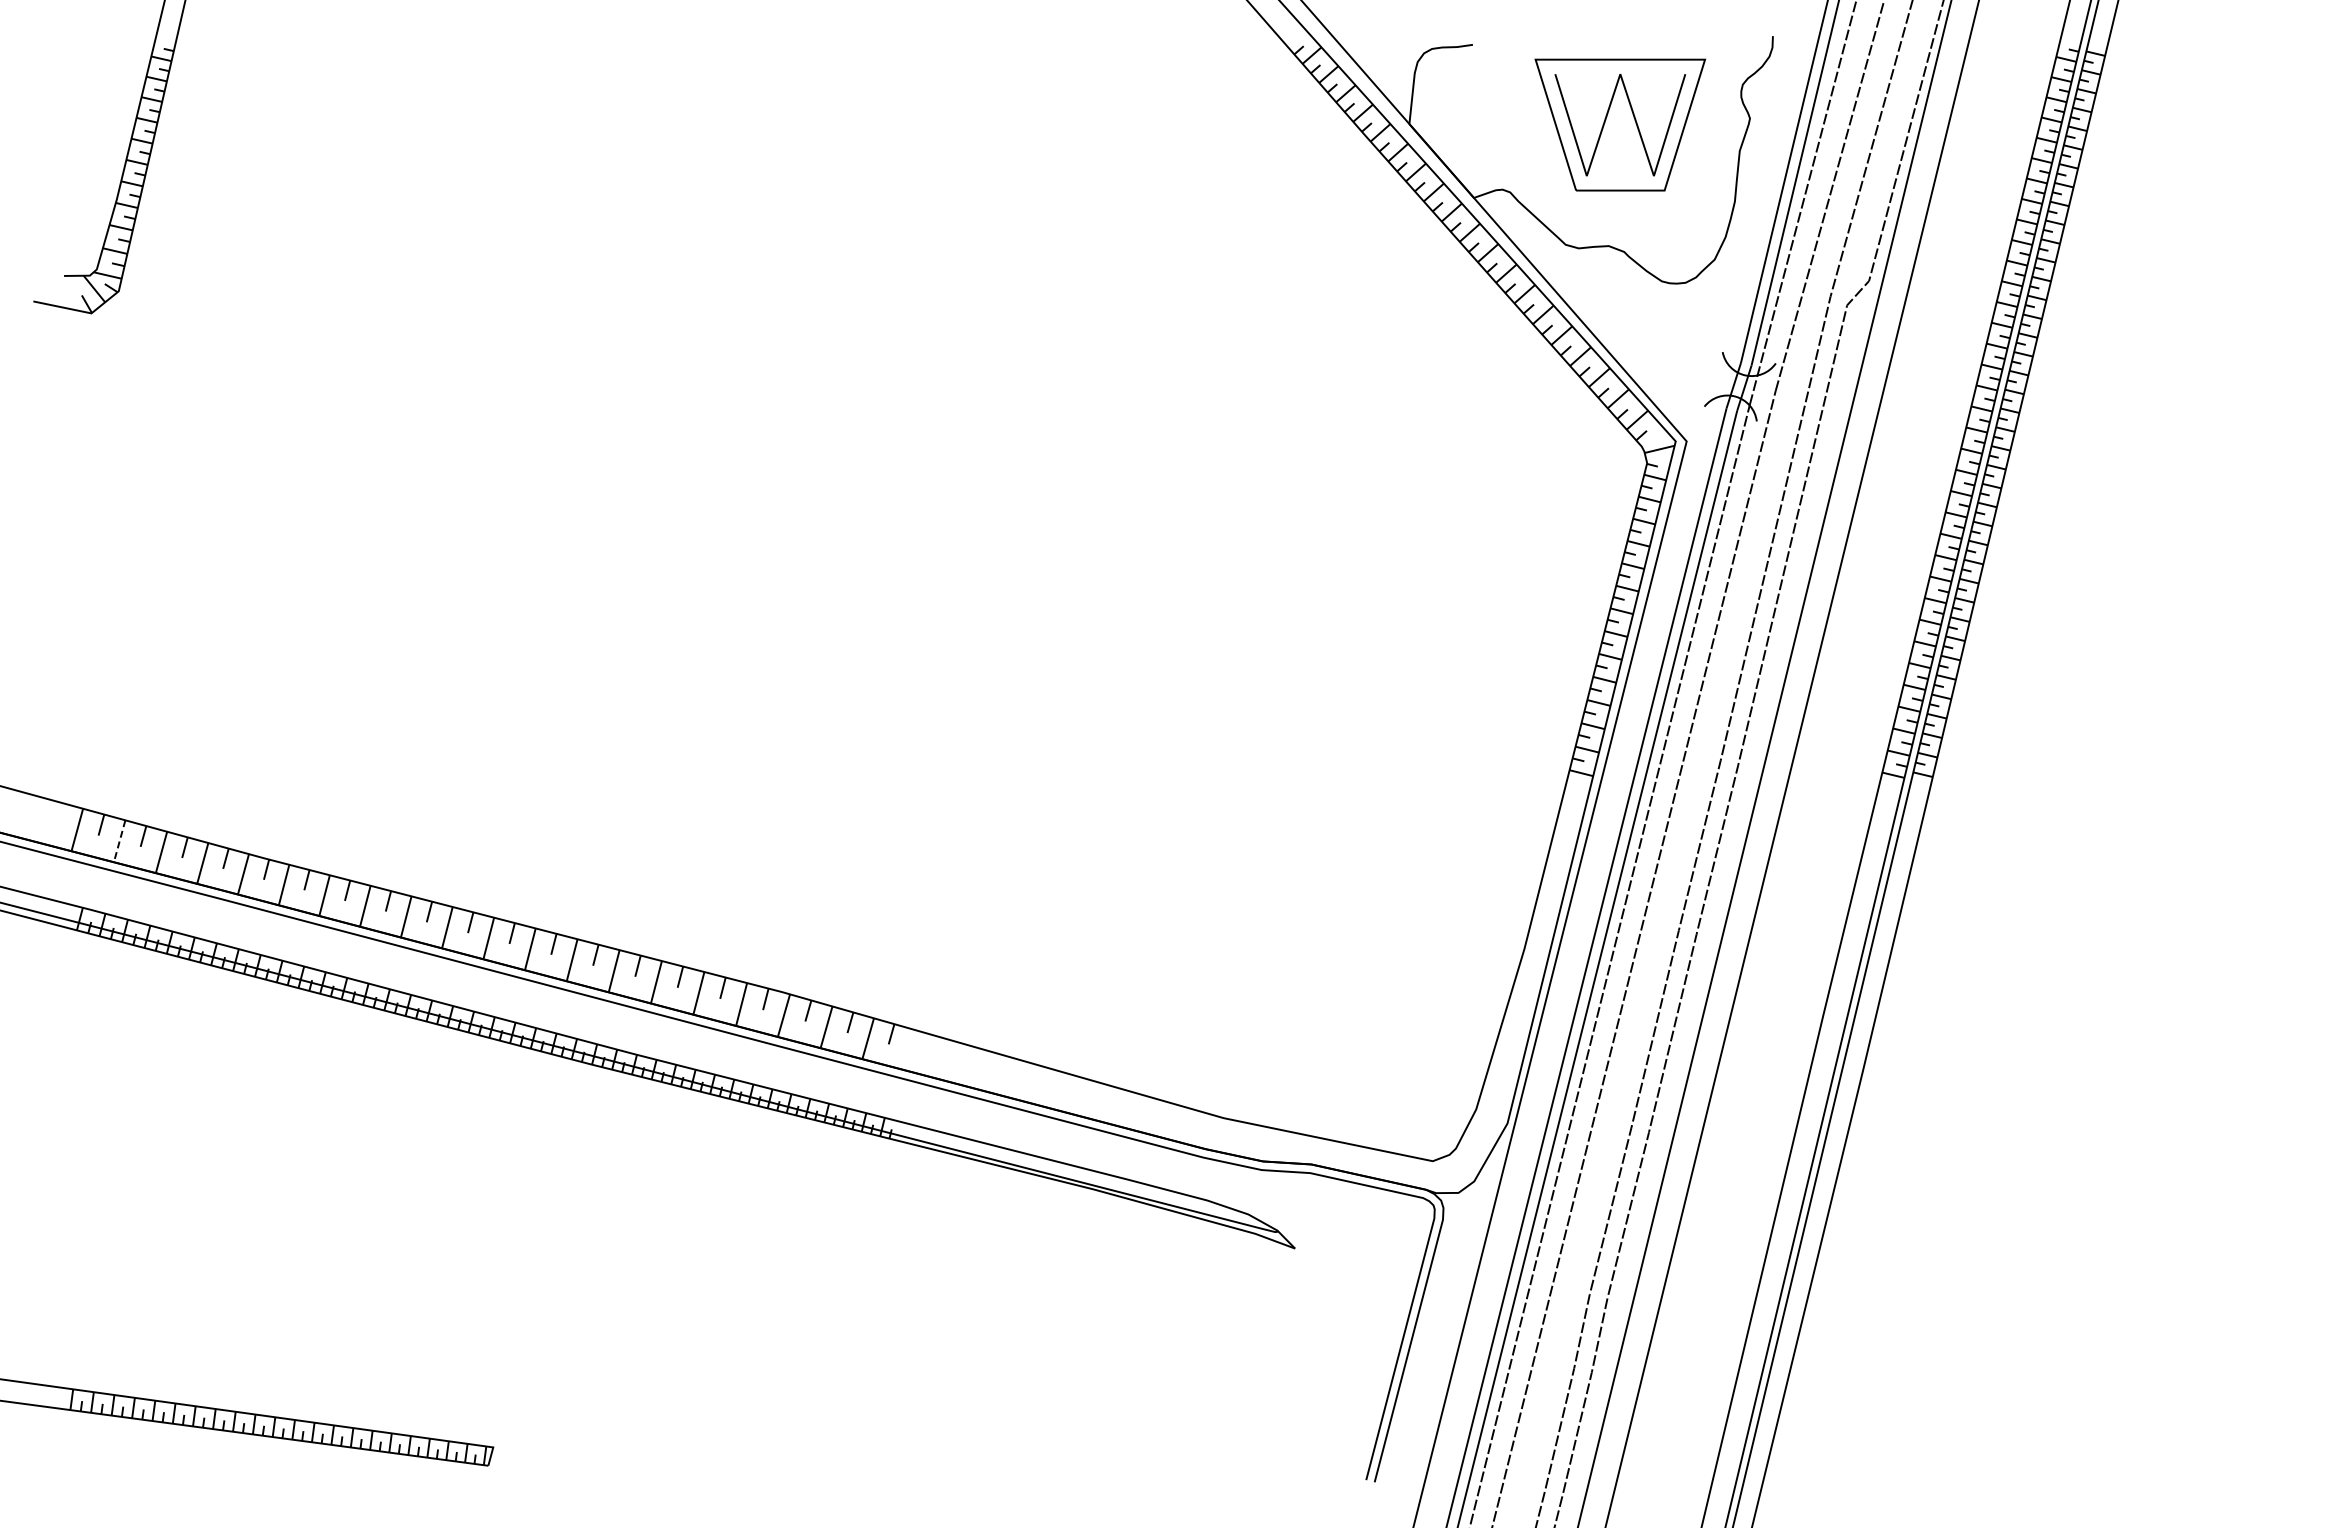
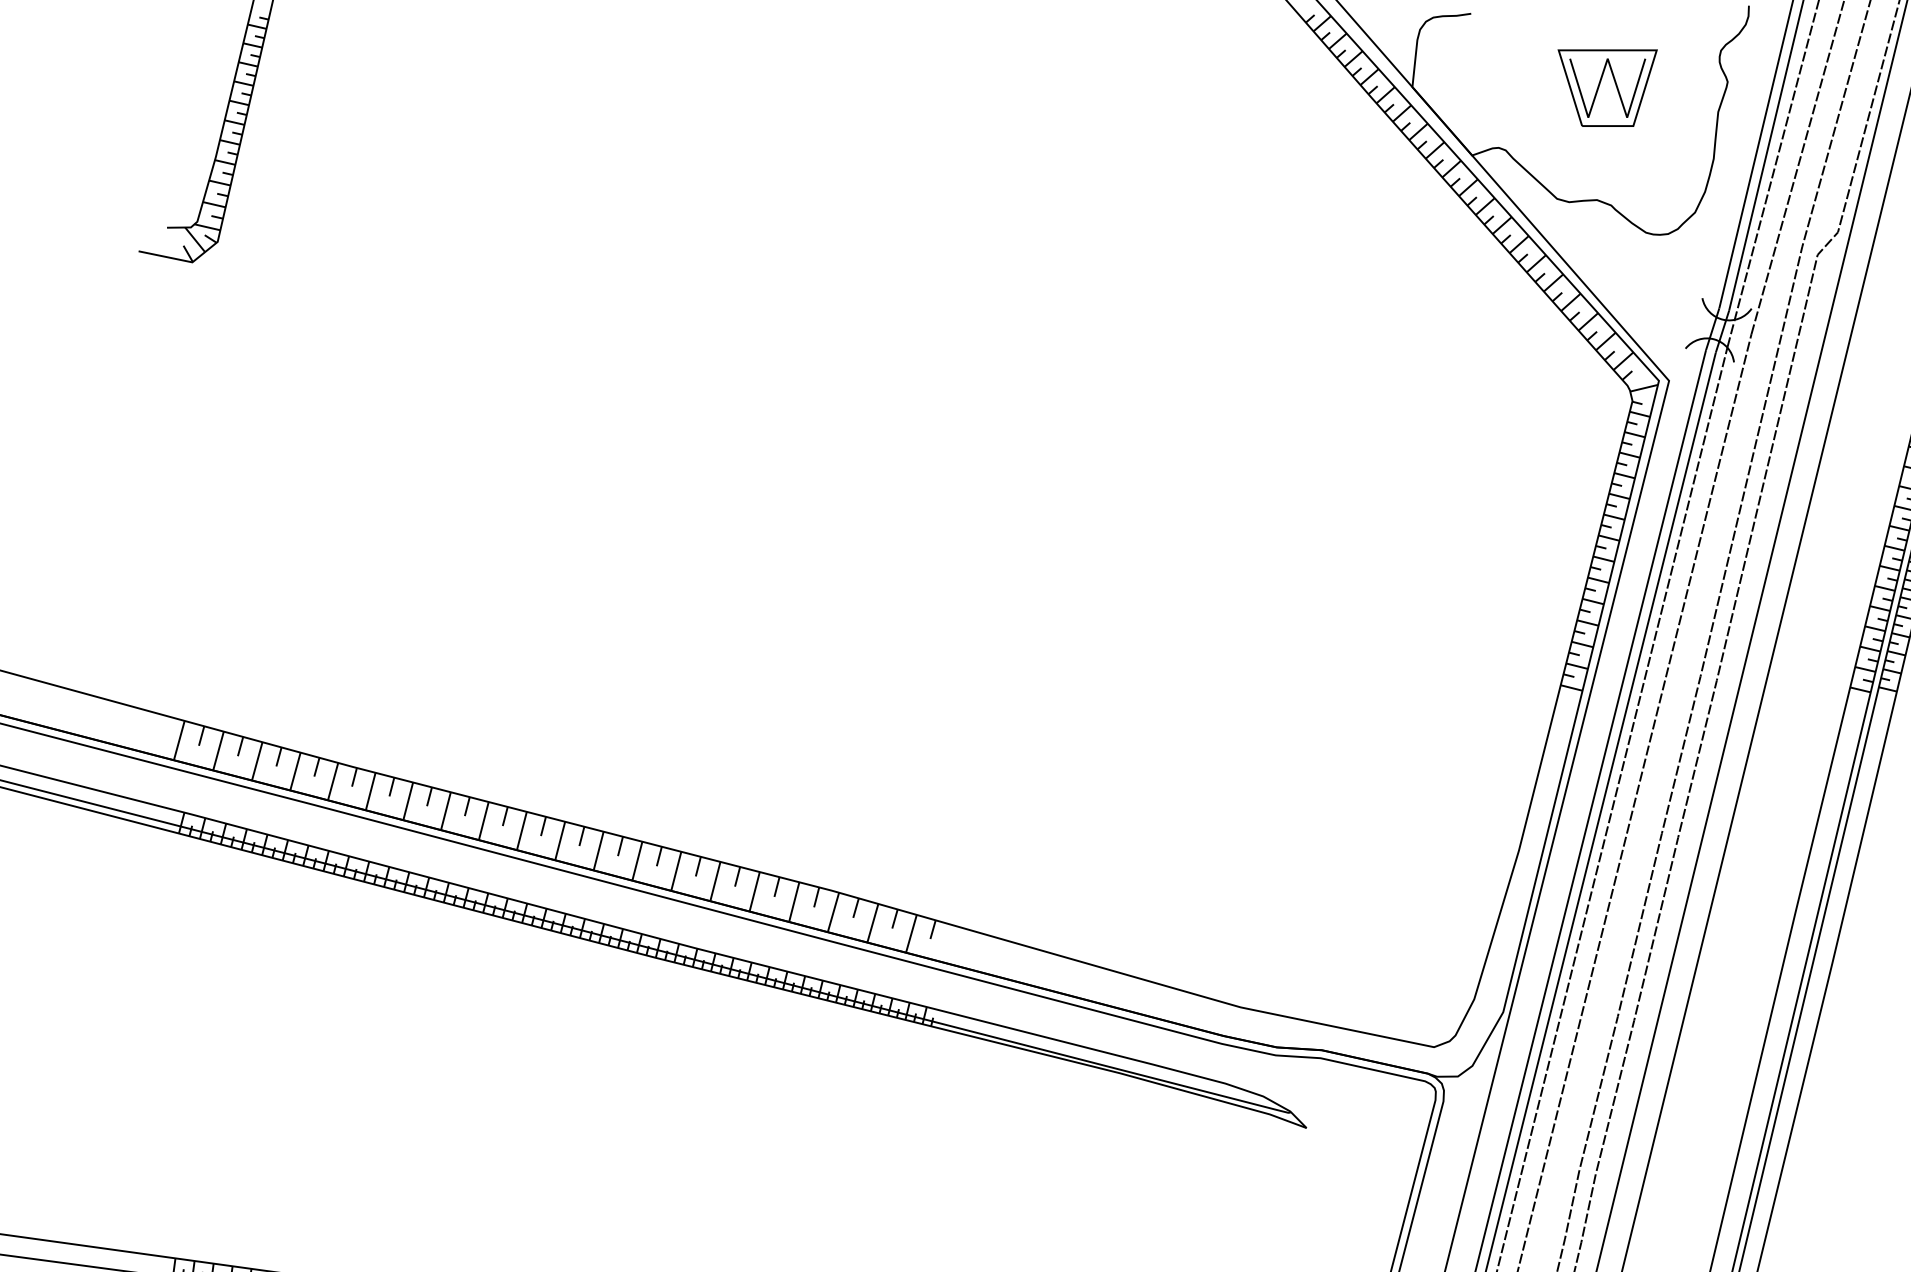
part: (1620, 125) -> (1607, 88), size x0.62
line: (119, 841) -> (218, 751), dashed -> solid

